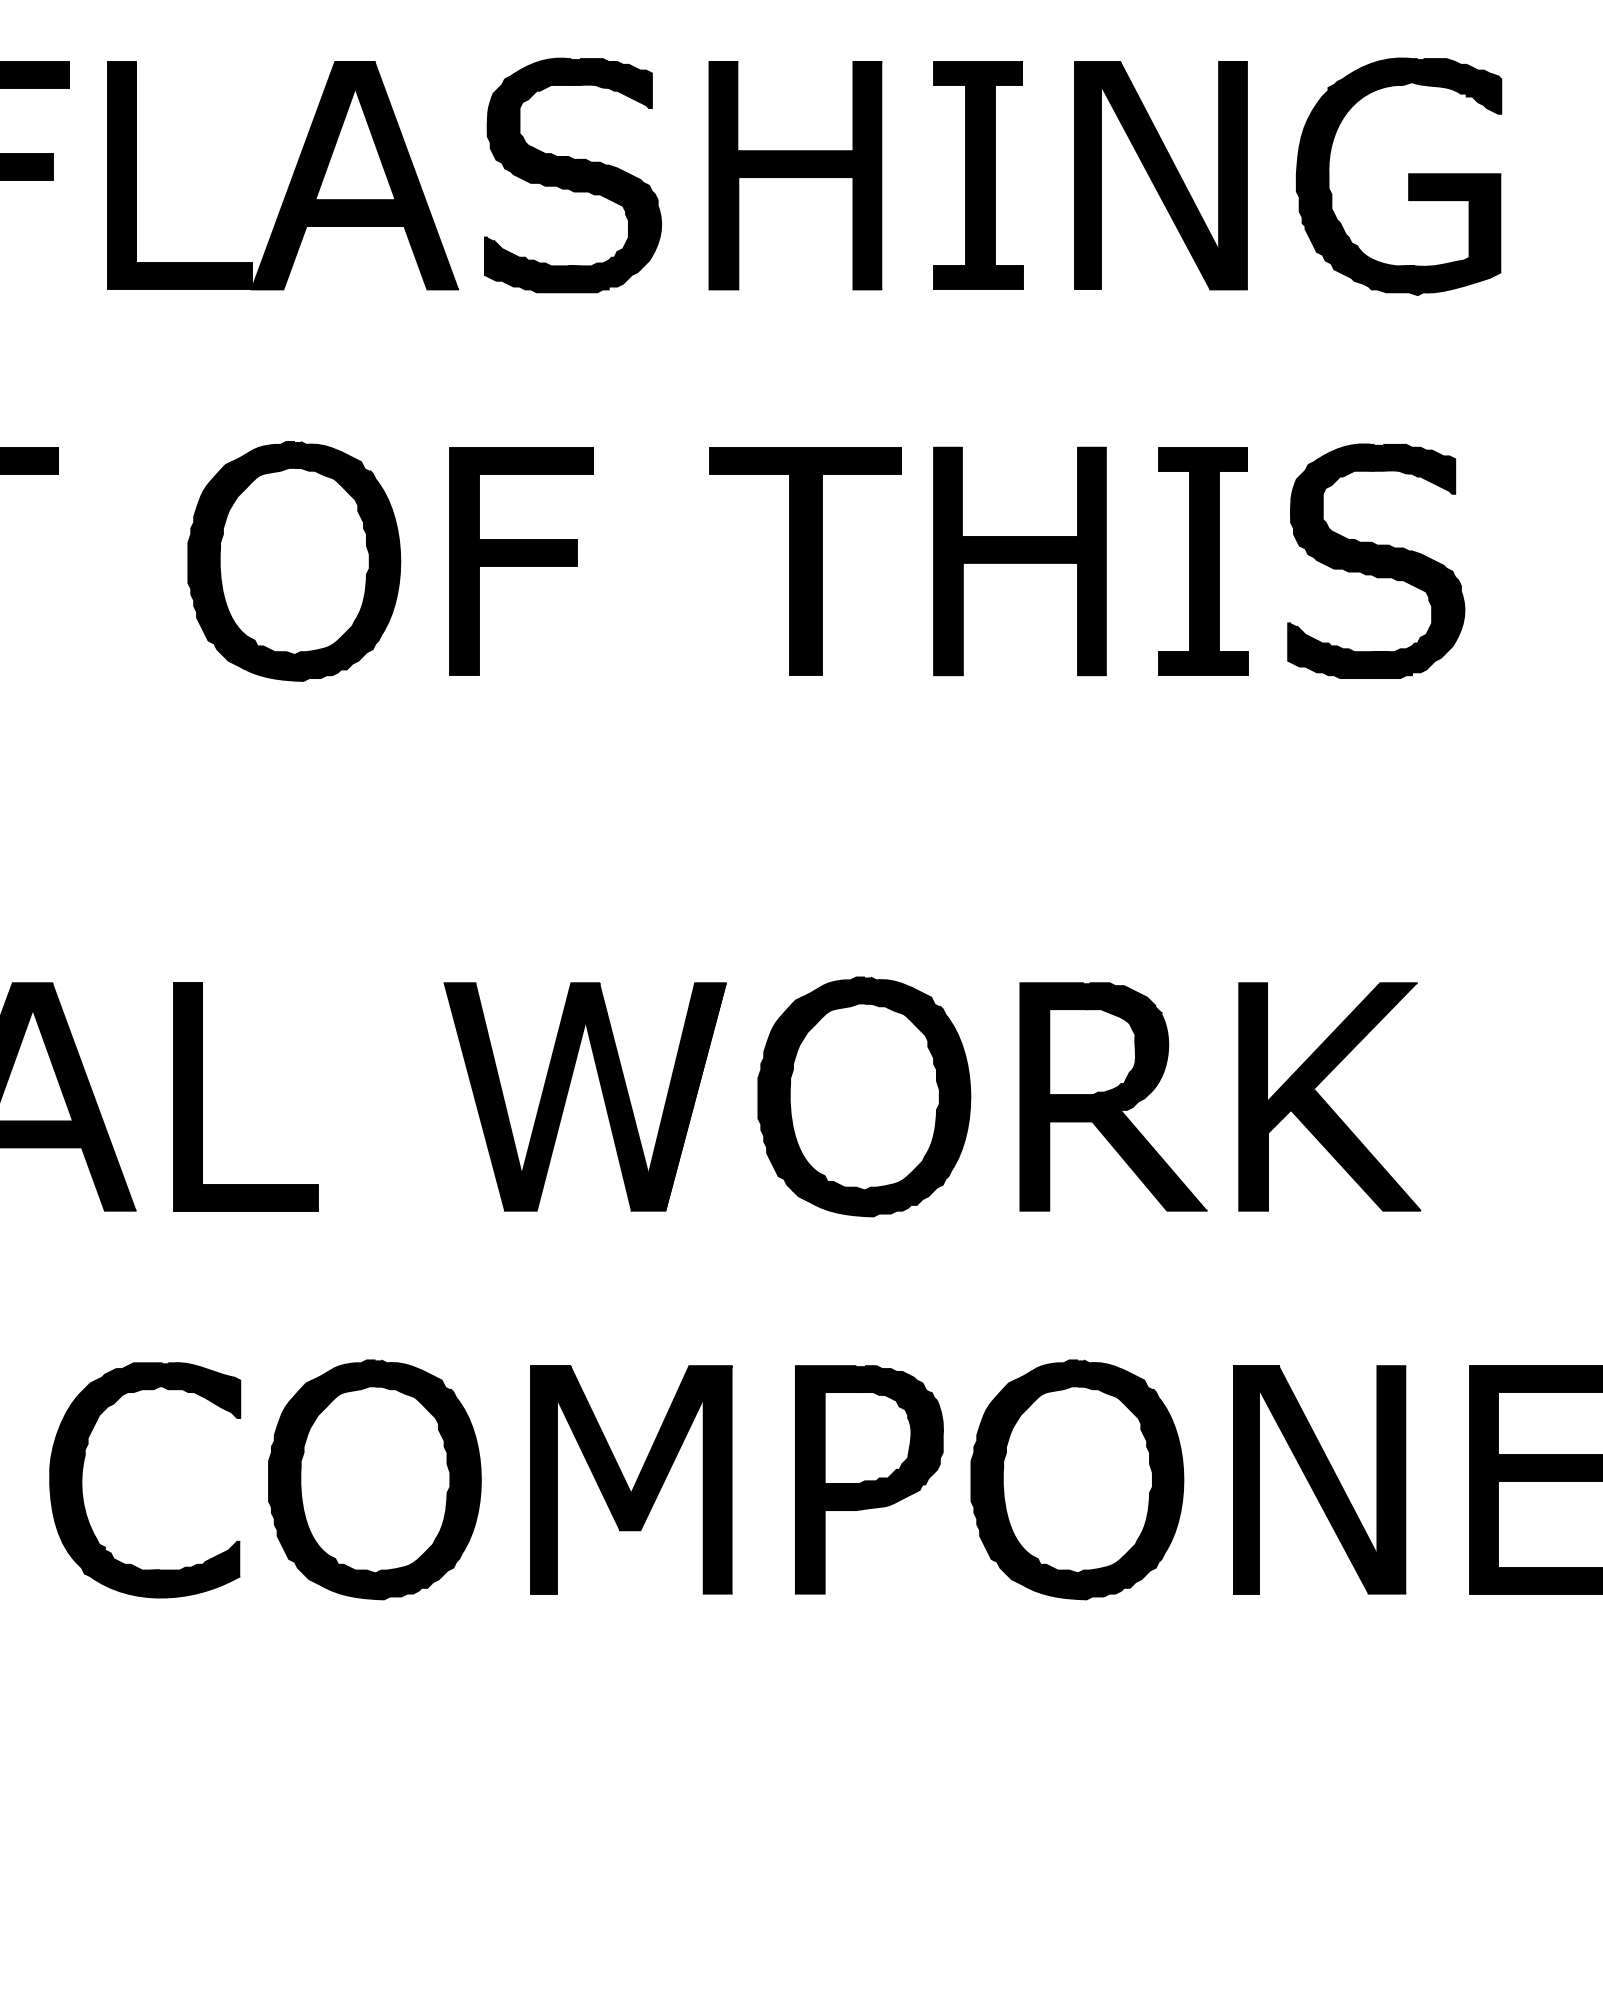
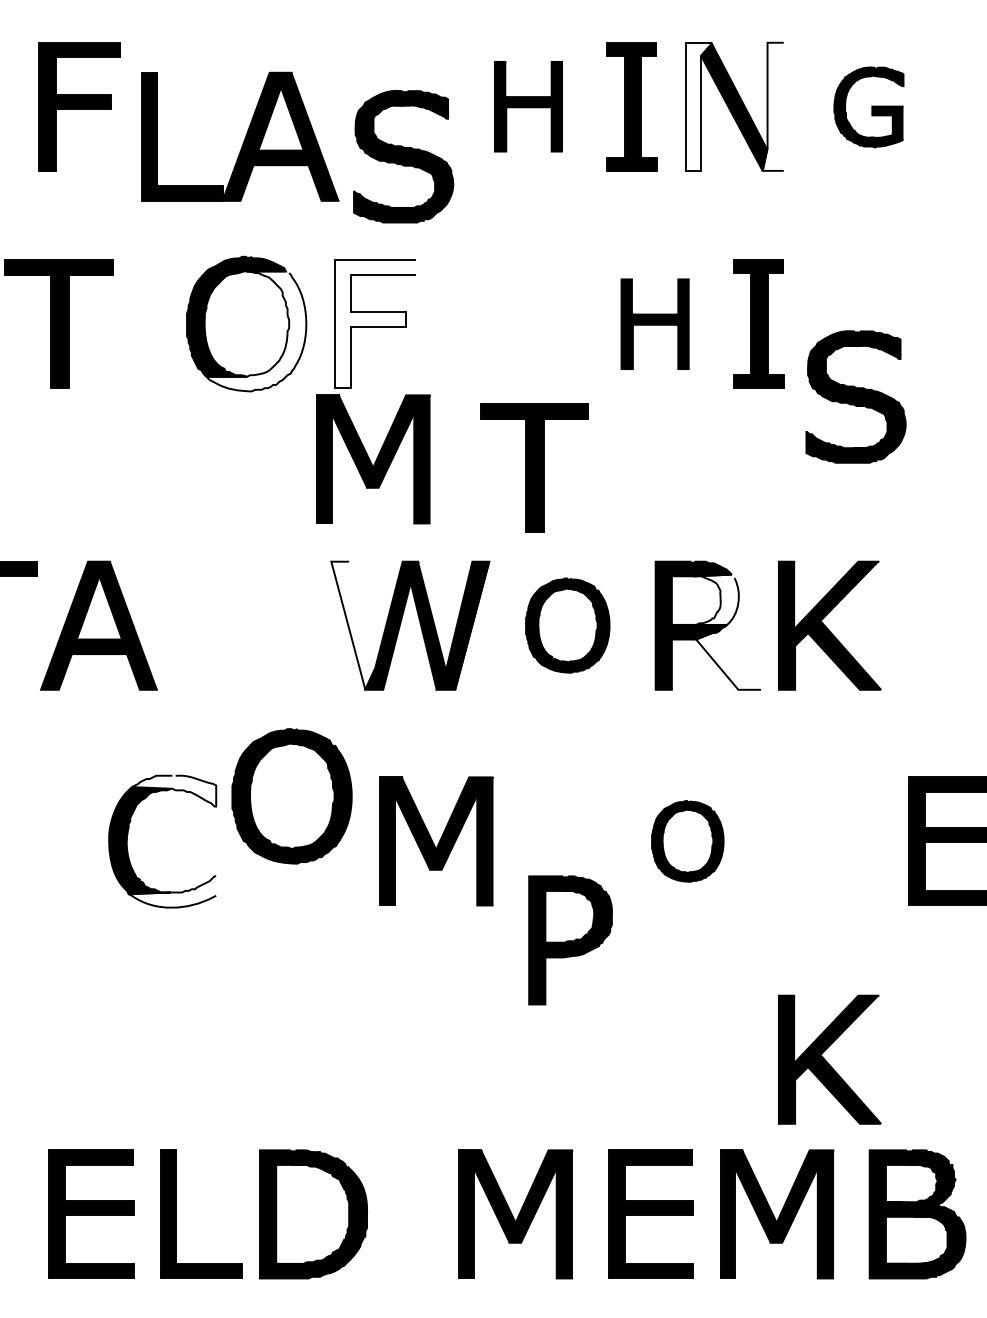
part: (283, 175) -> (240, 136), moved
part: (572, 175) -> (403, 156), moved
part: (794, 175) -> (528, 106), size x0.7
fill: (1098, 175) -> (699, 106), removed
fill: (1227, 175) -> (772, 106), removed
part: (1398, 176) -> (868, 107), size x0.6
part: (805, 560) -> (534, 467), moved
part: (1375, 560) -> (855, 396), moved
fill: (521, 562) -> (374, 324), removed
part: (1020, 562) -> (655, 324), size x0.7
fill: (311, 574) -> (256, 331), removed
part: (519, 801) -> (373, 459), added
fill: (1107, 1050) -> (704, 599), removed
part: (201, 1096) -> (194, 625), removed
fill: (483, 1096) -> (353, 625), removed
part: (863, 1096) -> (567, 625), size x0.7
fill: (1149, 1160) -> (728, 661), removed
fill: (164, 1389) -> (173, 790), removed
part: (373, 1480) -> (291, 796), moved
part: (869, 1480) -> (570, 940), moved
part: (1076, 1480) -> (687, 841), size x0.6
part: (1318, 1480) -> (823, 841), removed
fill: (162, 1568) -> (172, 891), removed
part: (1329, 1867) -> (829, 1059), added

